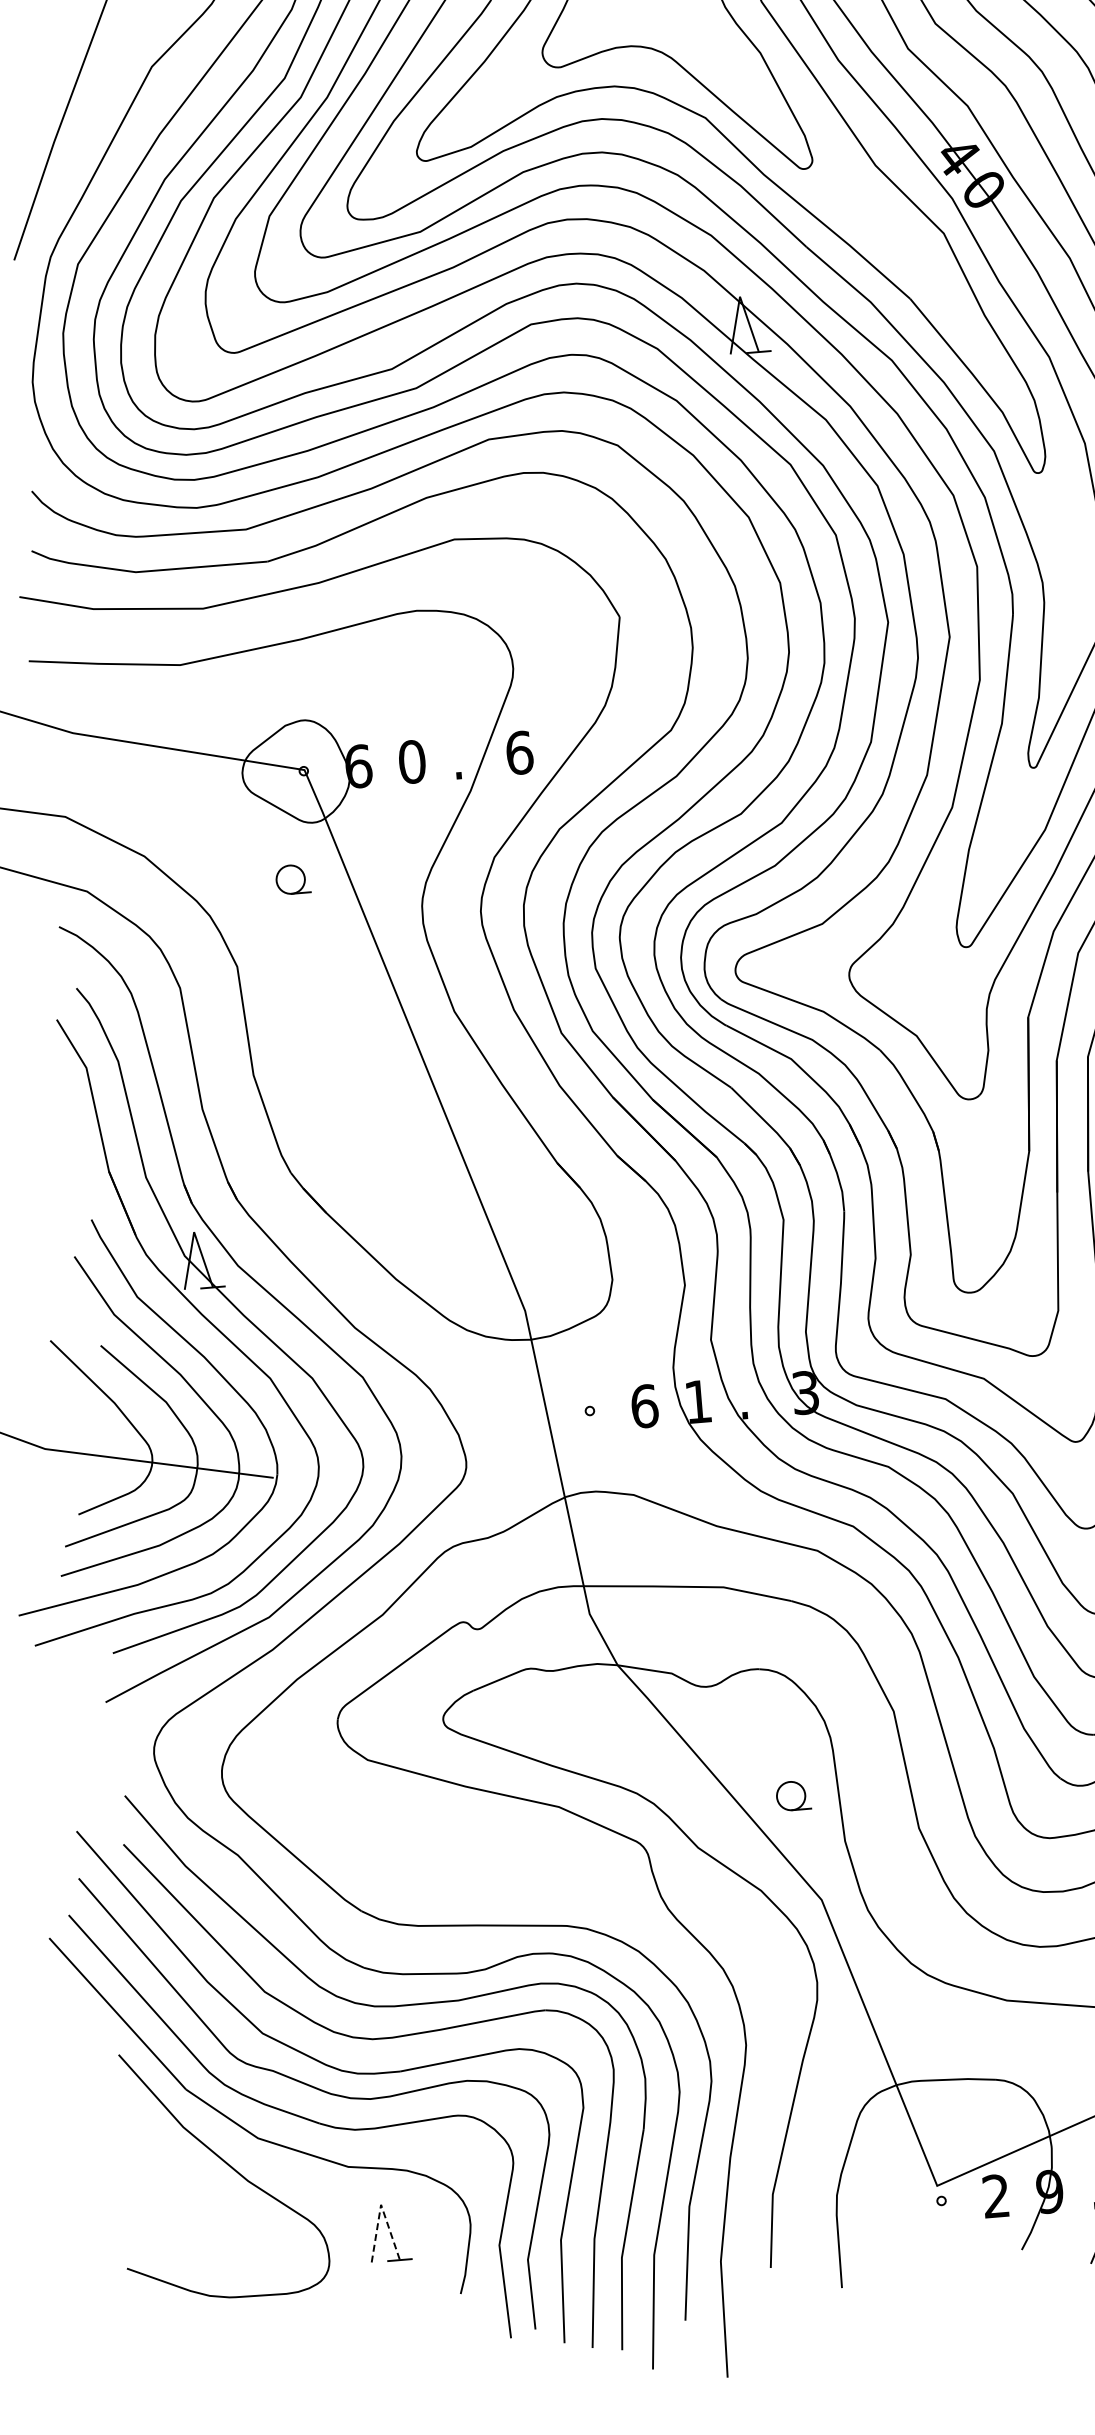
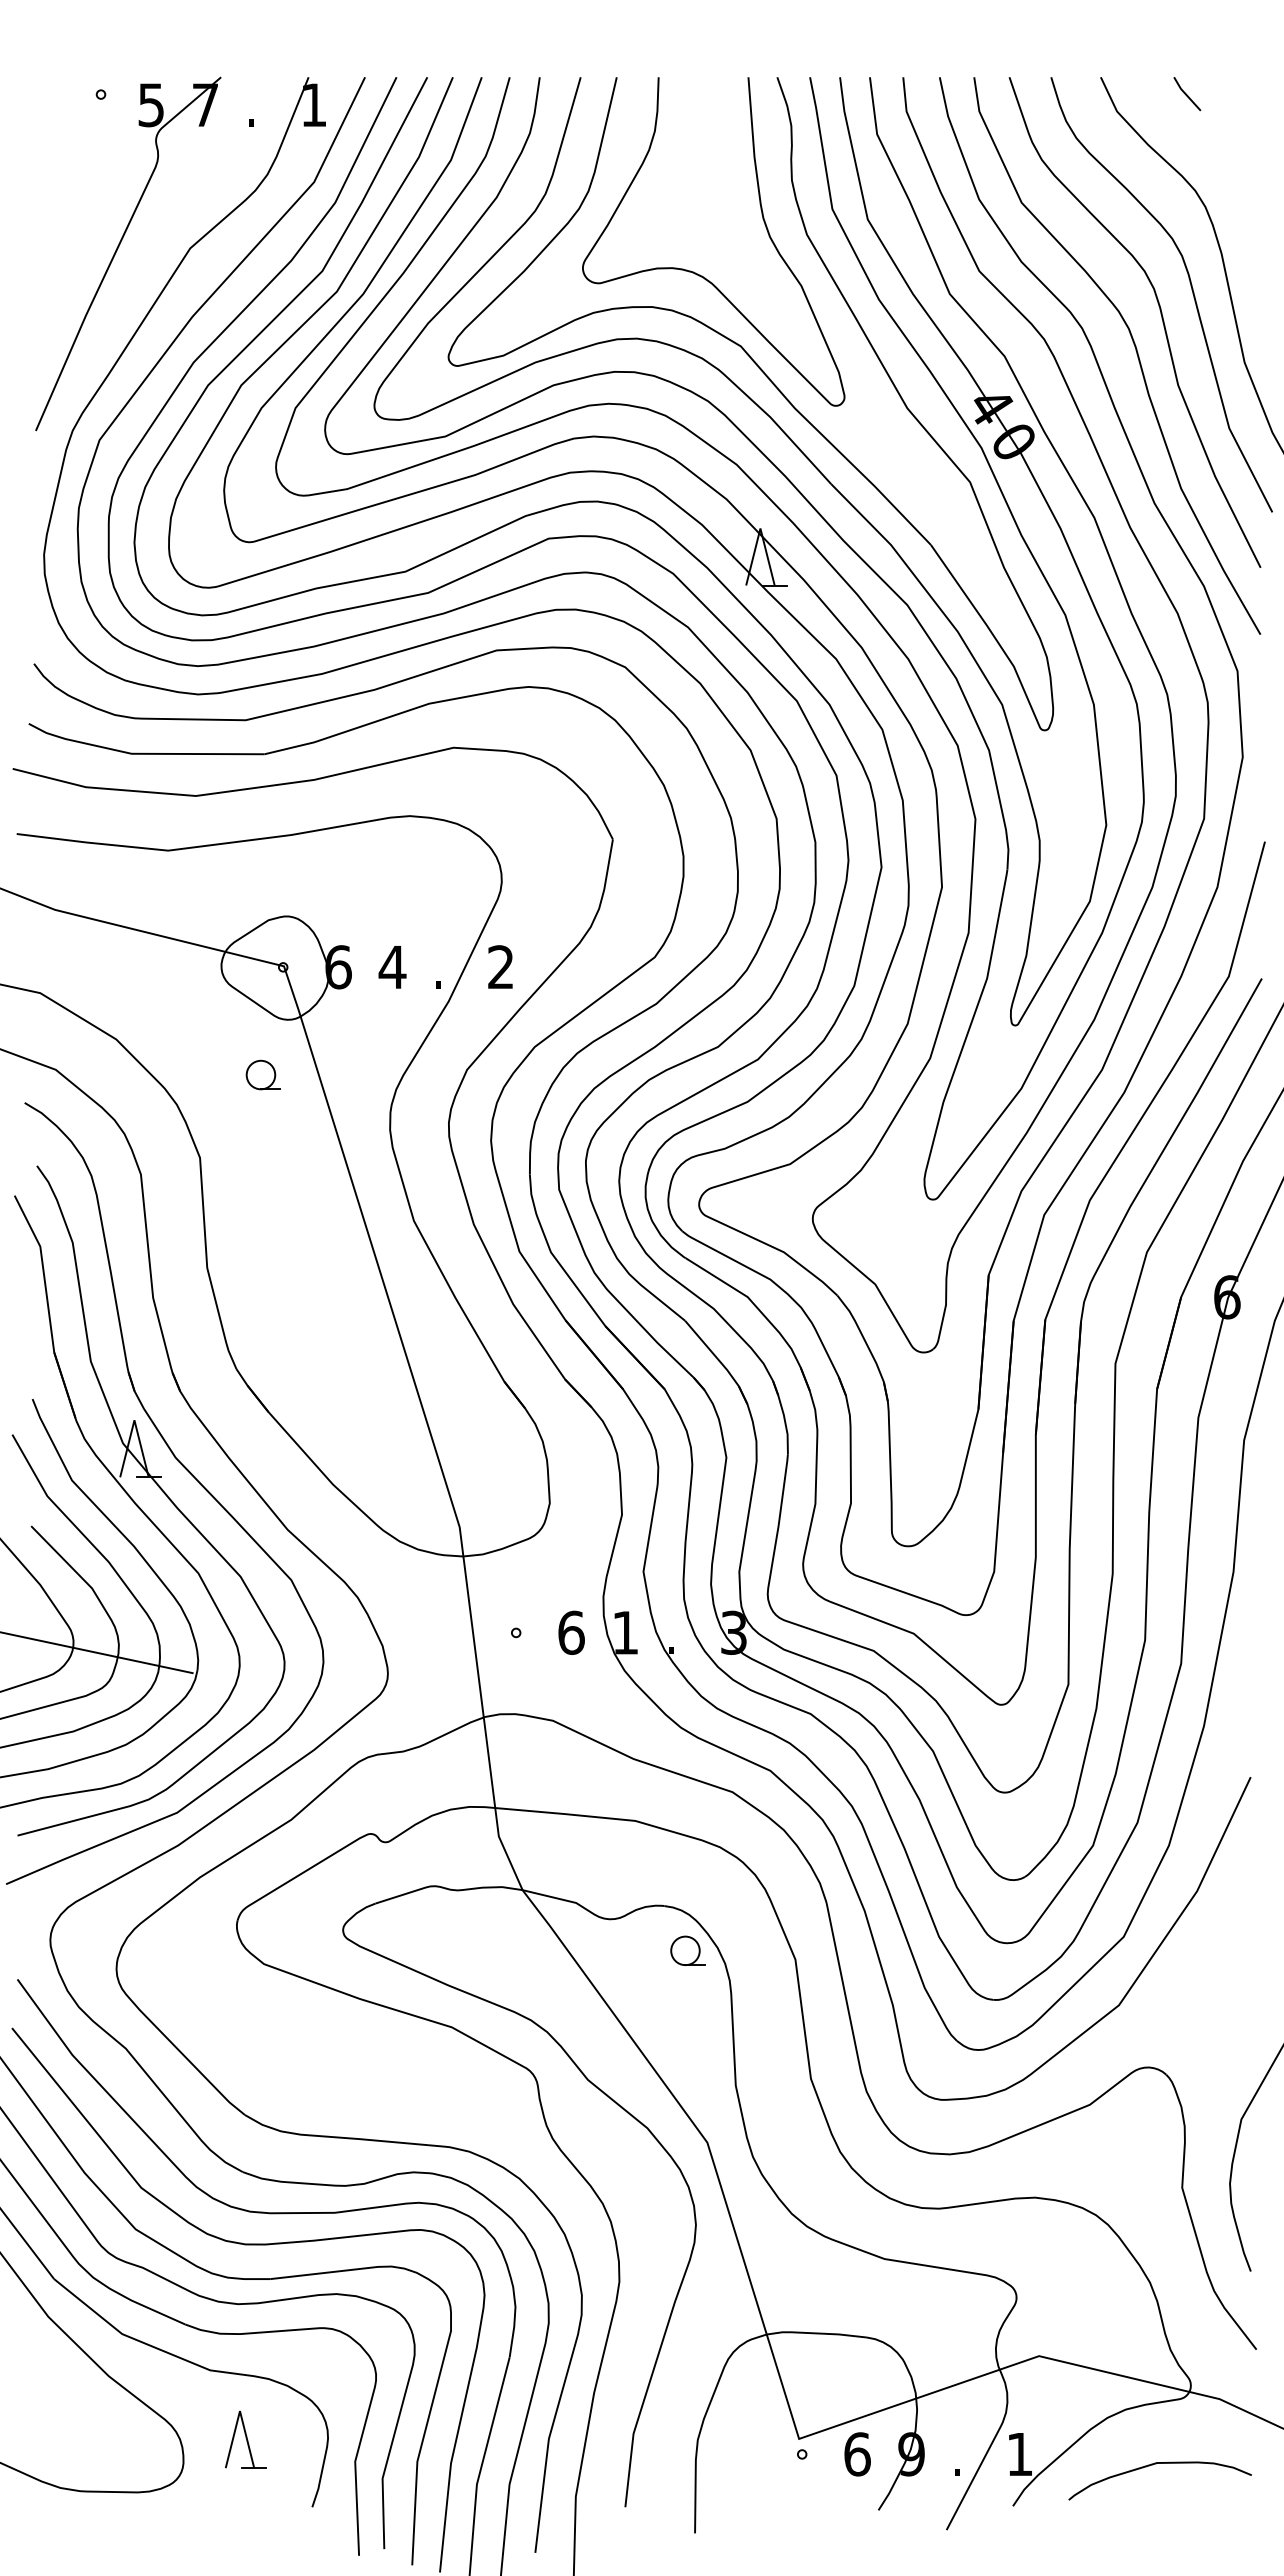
text: (520, 753) -> (501, 967), 6 -> 2
text: (412, 762) -> (392, 967), 0 -> 4
part: (793, 1795) -> (687, 1950), moved
text: (996, 2196) -> (857, 2454), 2 -> 6
line: (380, 2205) -> (239, 2411), dashed -> solid

